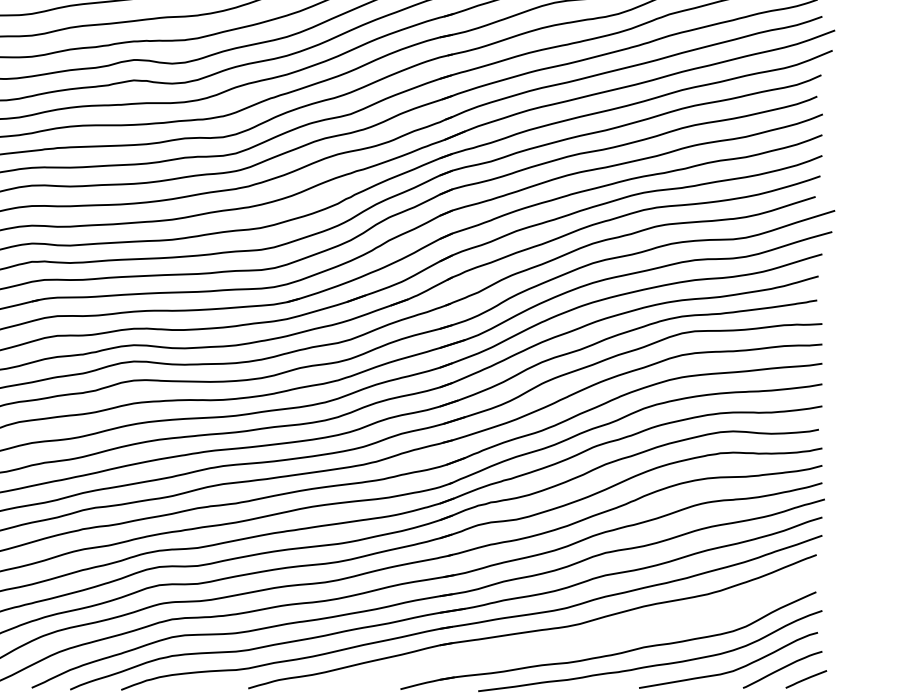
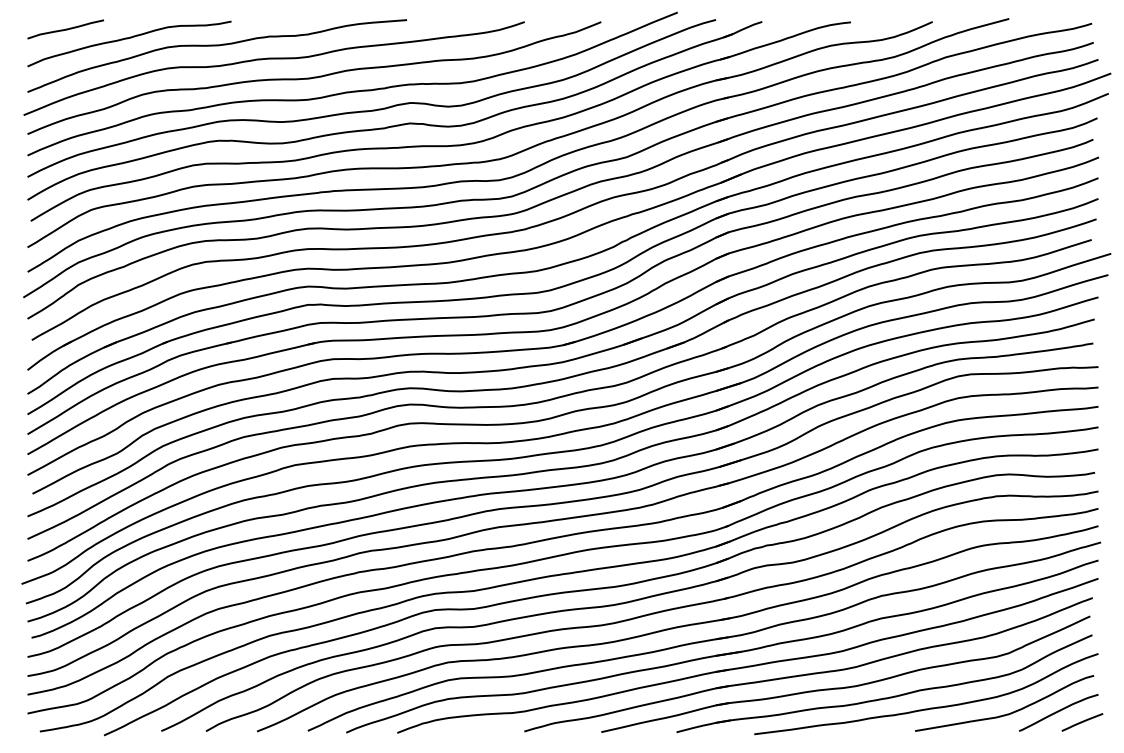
part: (569, 643) -> (845, 686), added

